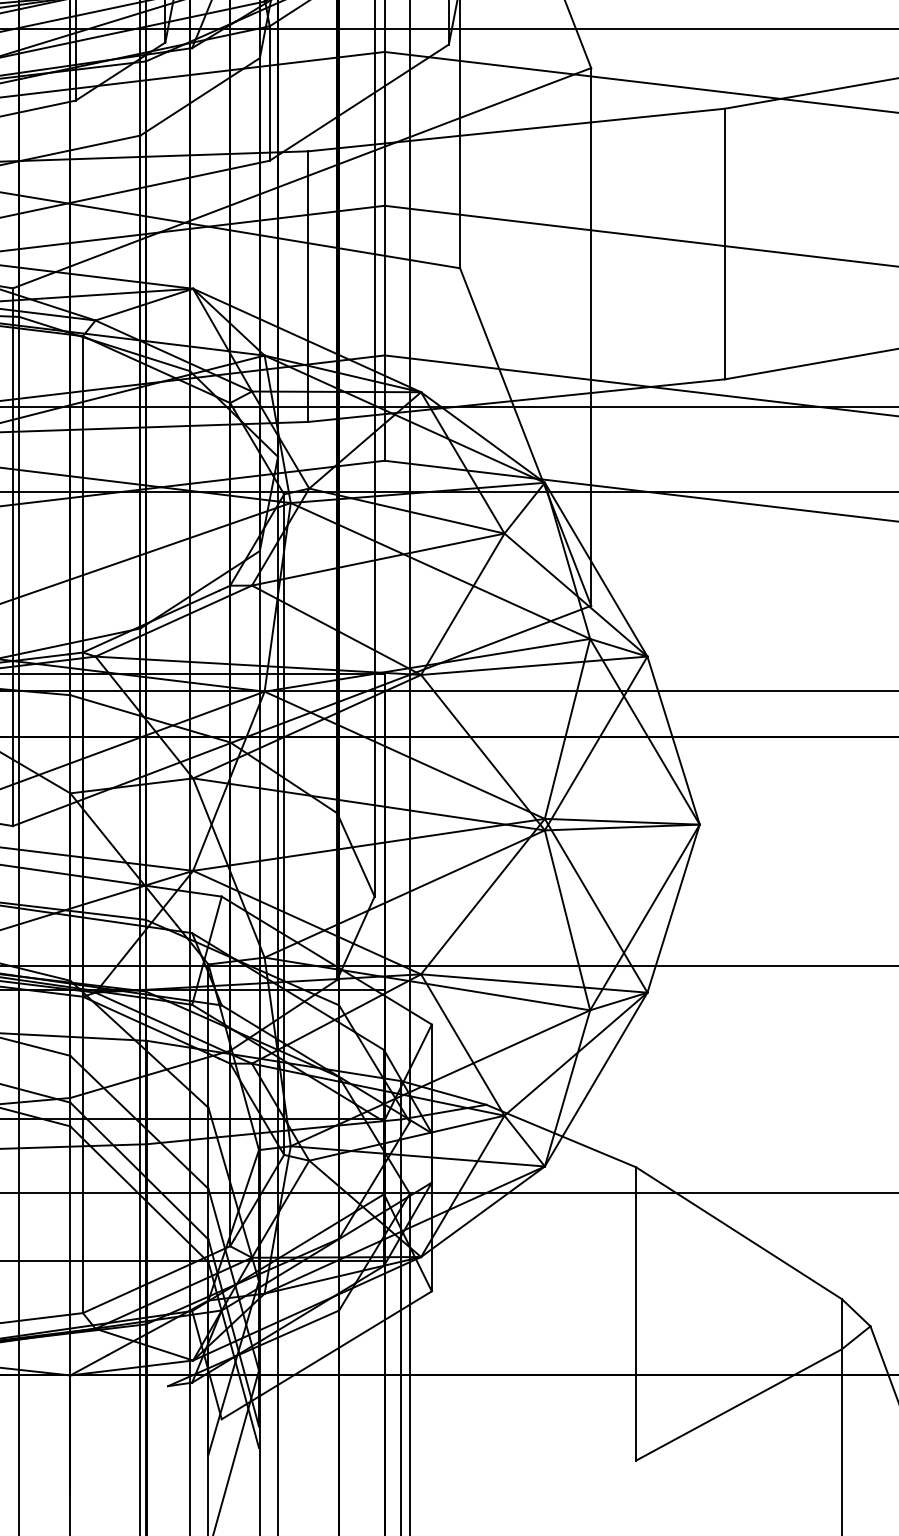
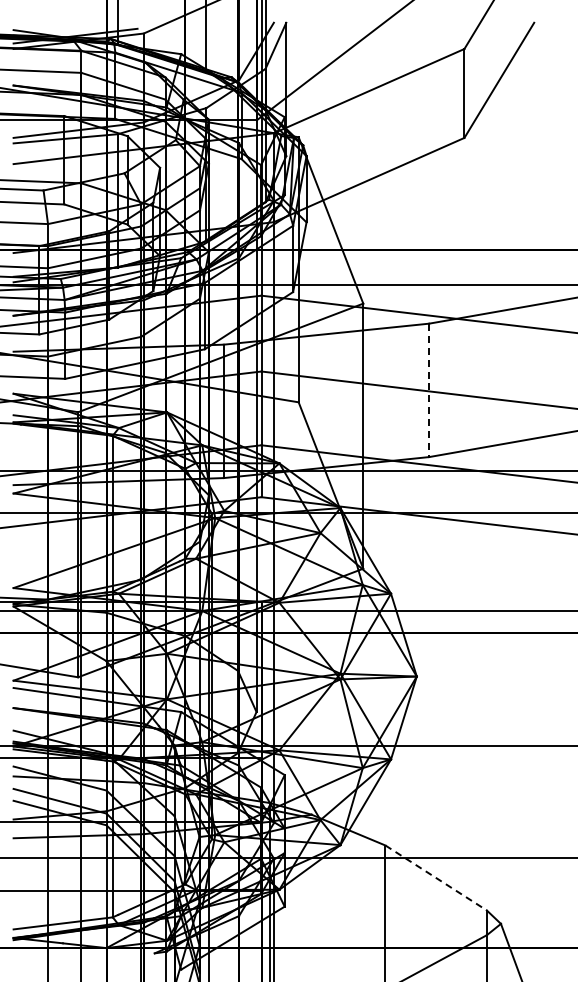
line: (725, 244) -> (429, 390), solid -> dashed
line: (739, 1234) -> (436, 878), solid -> dashed

